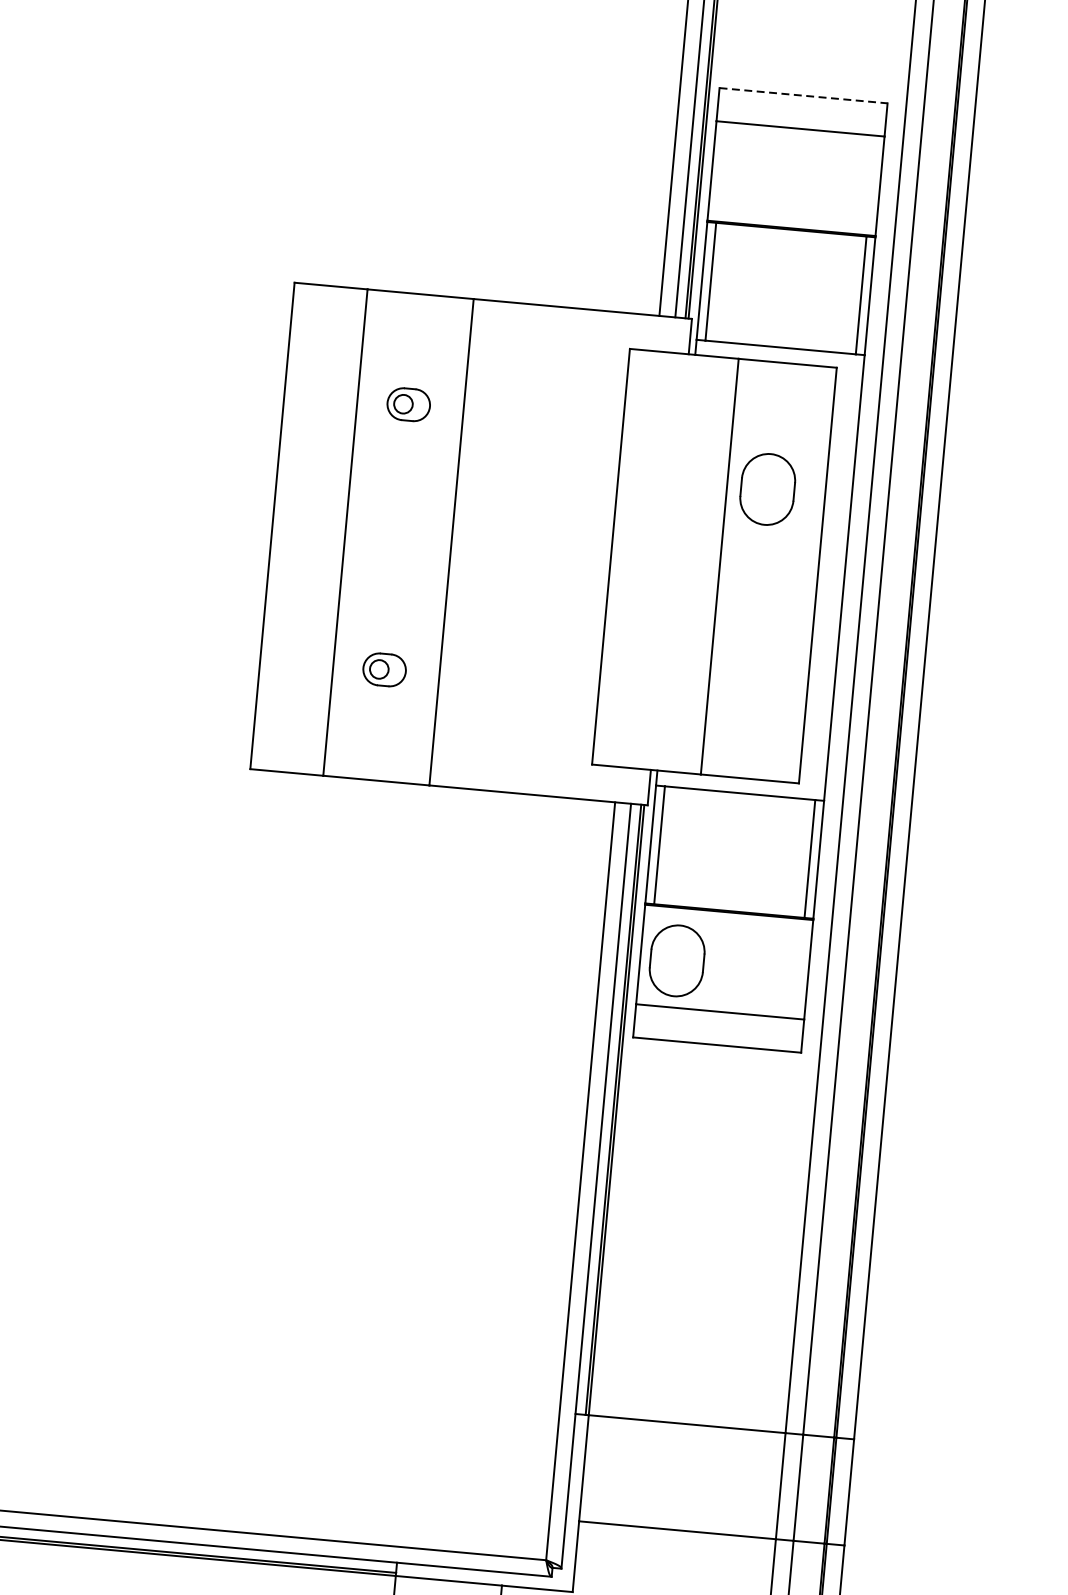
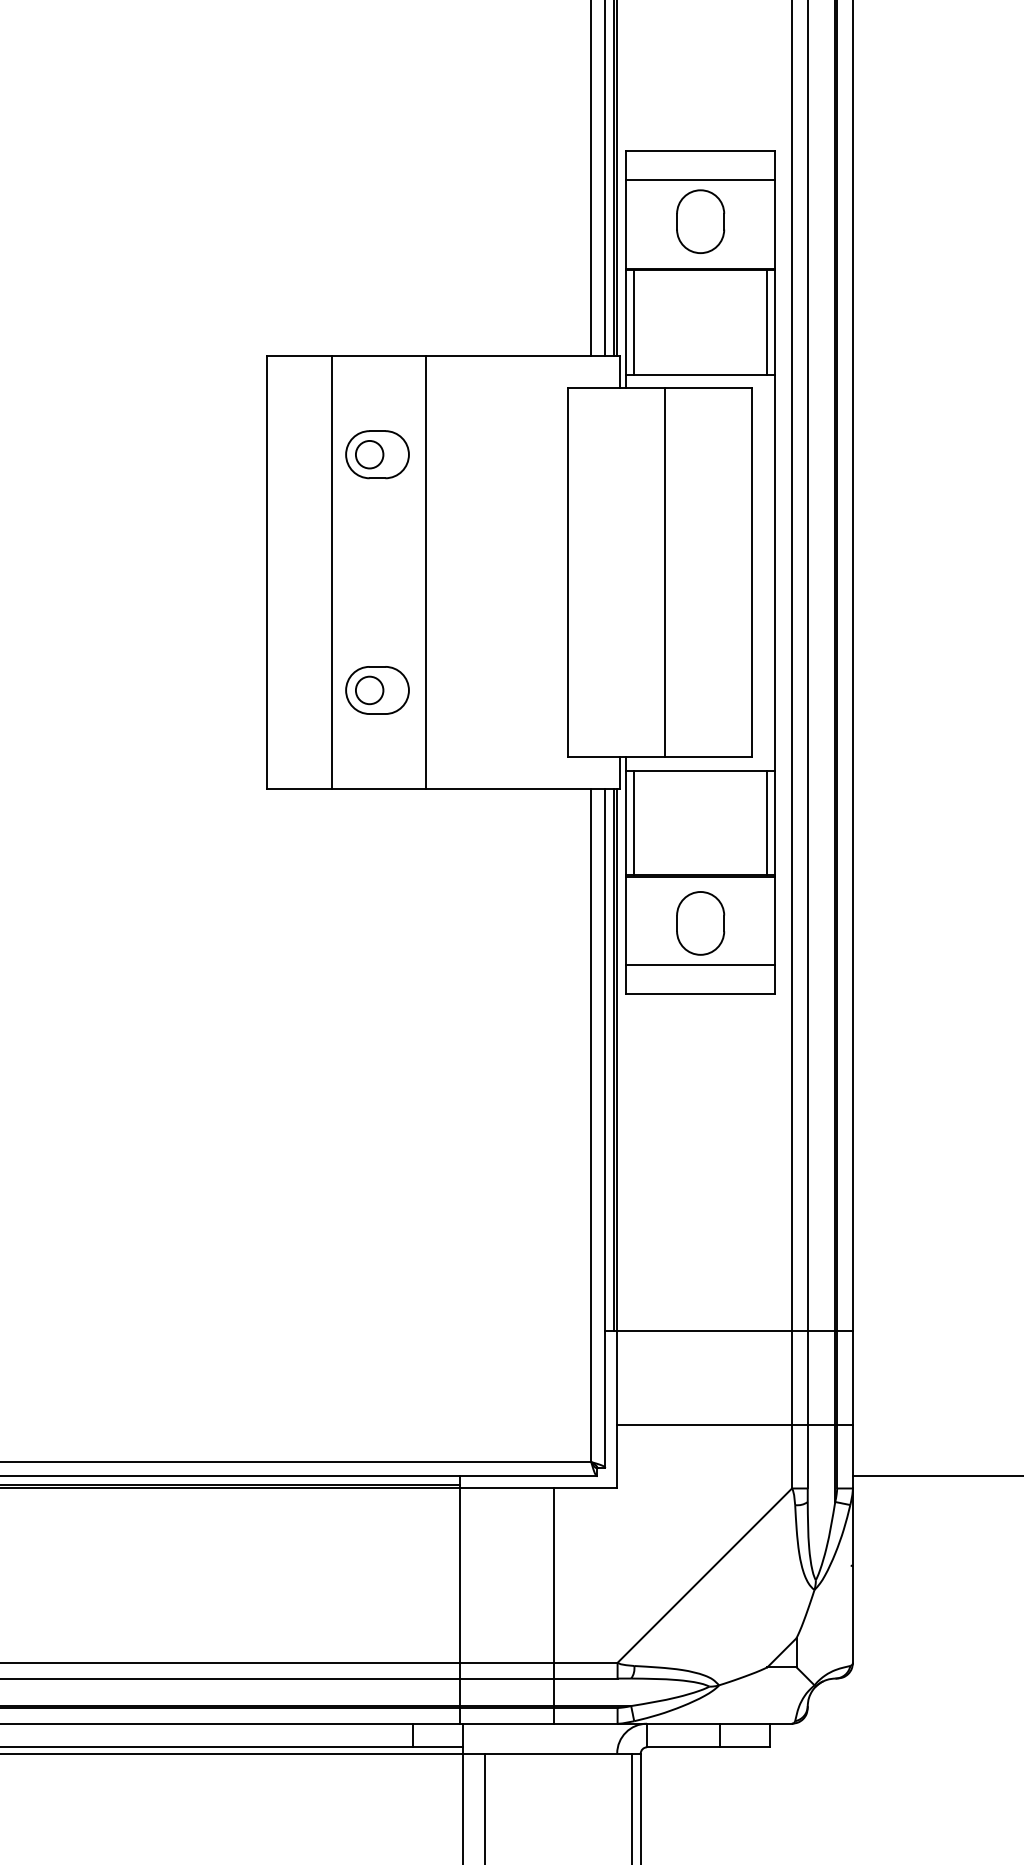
line: (803, 95) -> (700, 150), dashed -> solid
part: (408, 404) -> (377, 454), size x1.67
part: (767, 489) -> (700, 221), moved
part: (384, 669) -> (377, 690), size x1.67
part: (677, 960) -> (700, 923), moved

